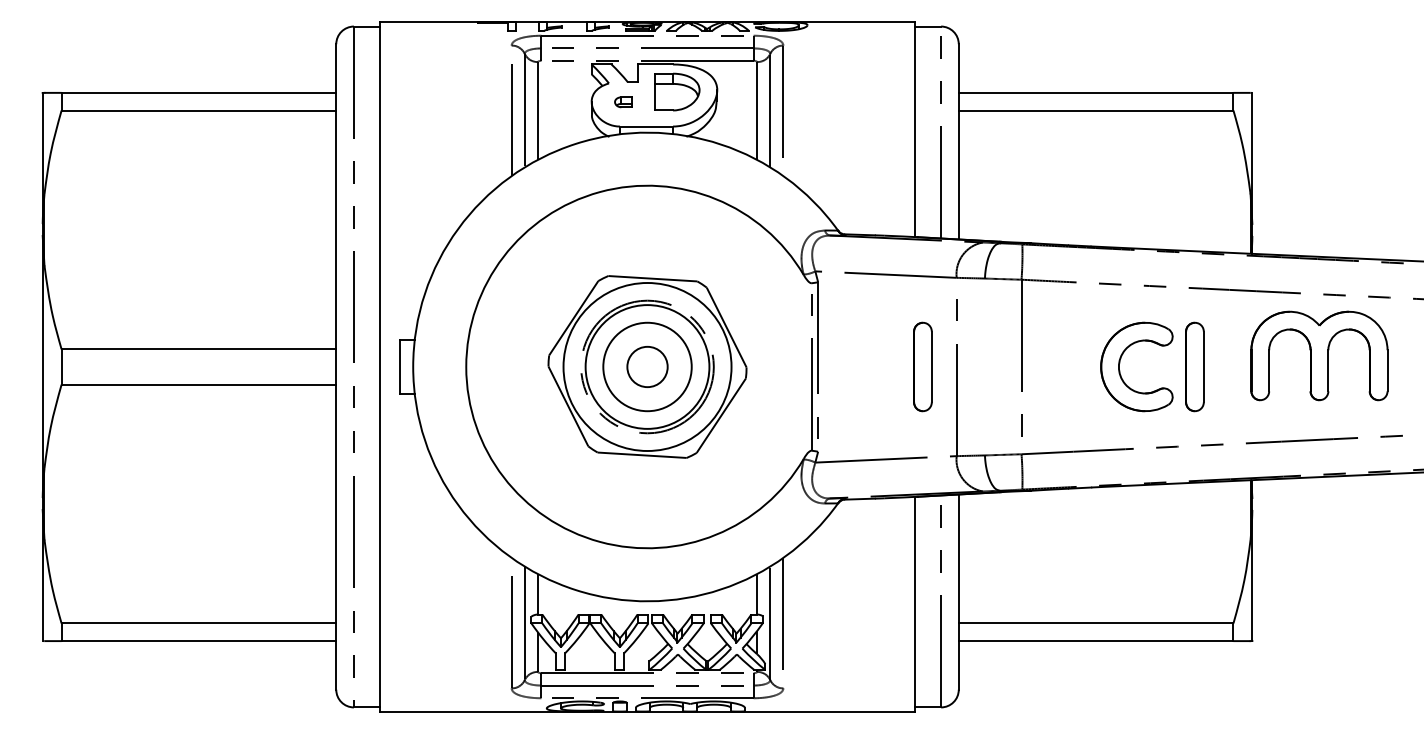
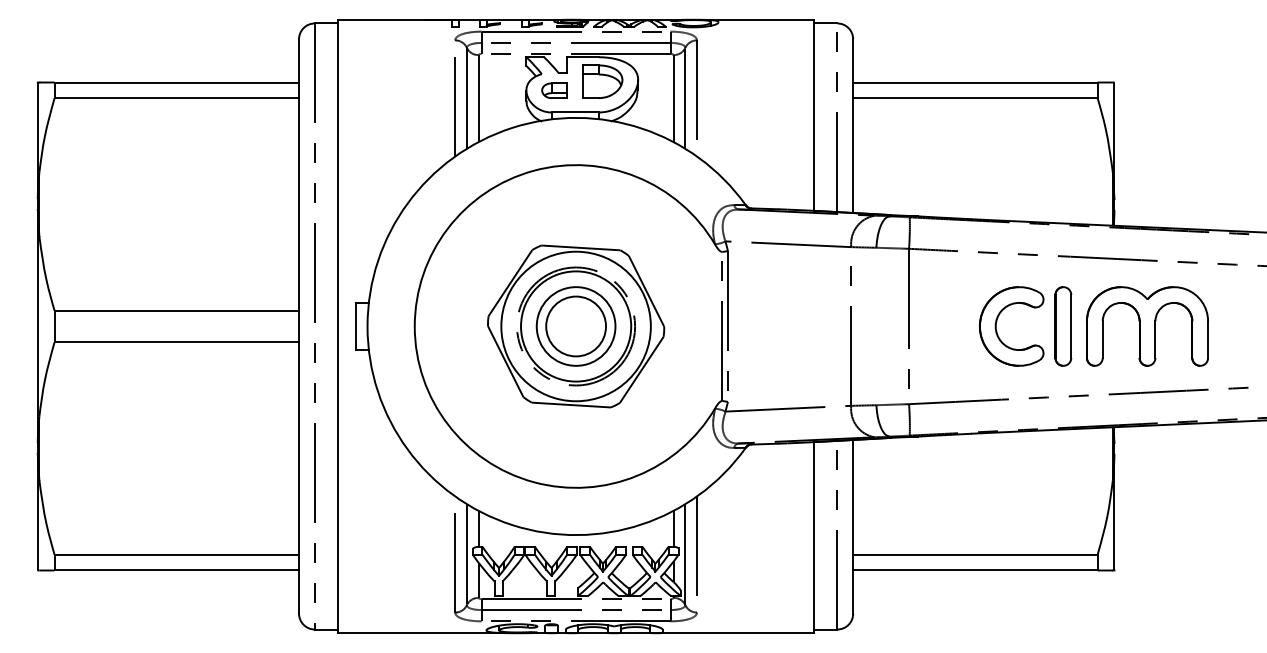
part: (623, 102) -> (554, 91), size x1.67
part: (1319, 355) -> (1147, 326), moved
circle: (647, 366) -> (576, 326), size x1.67
part: (922, 366) -> (820, 326), removed

